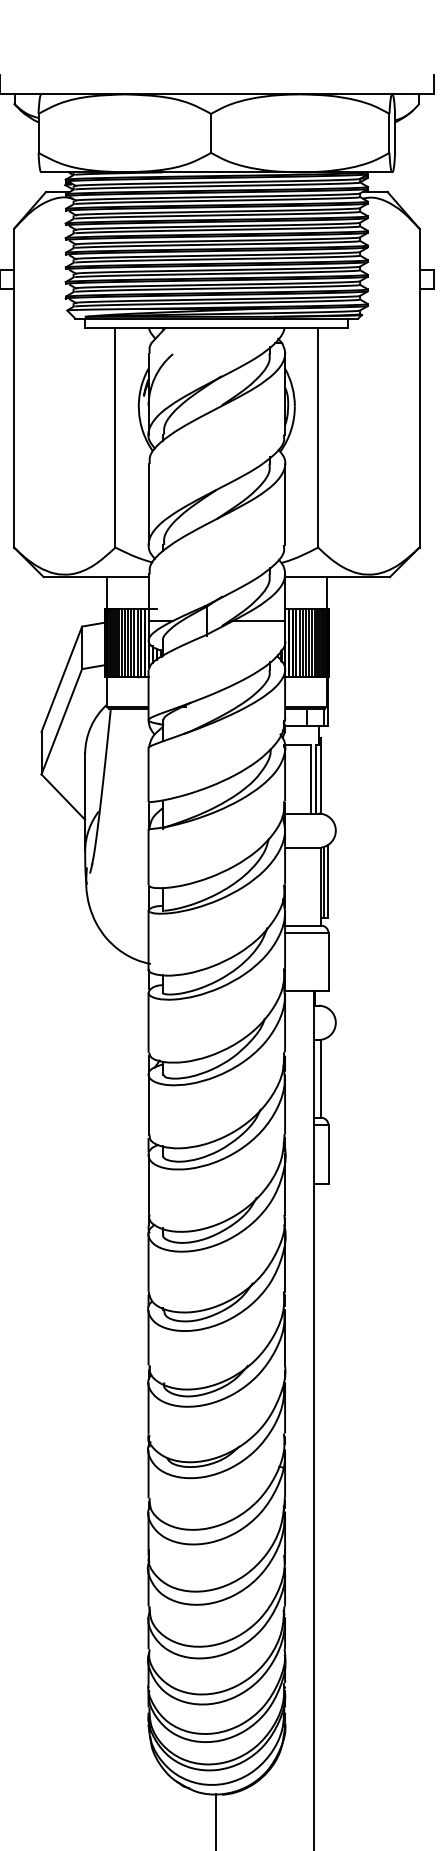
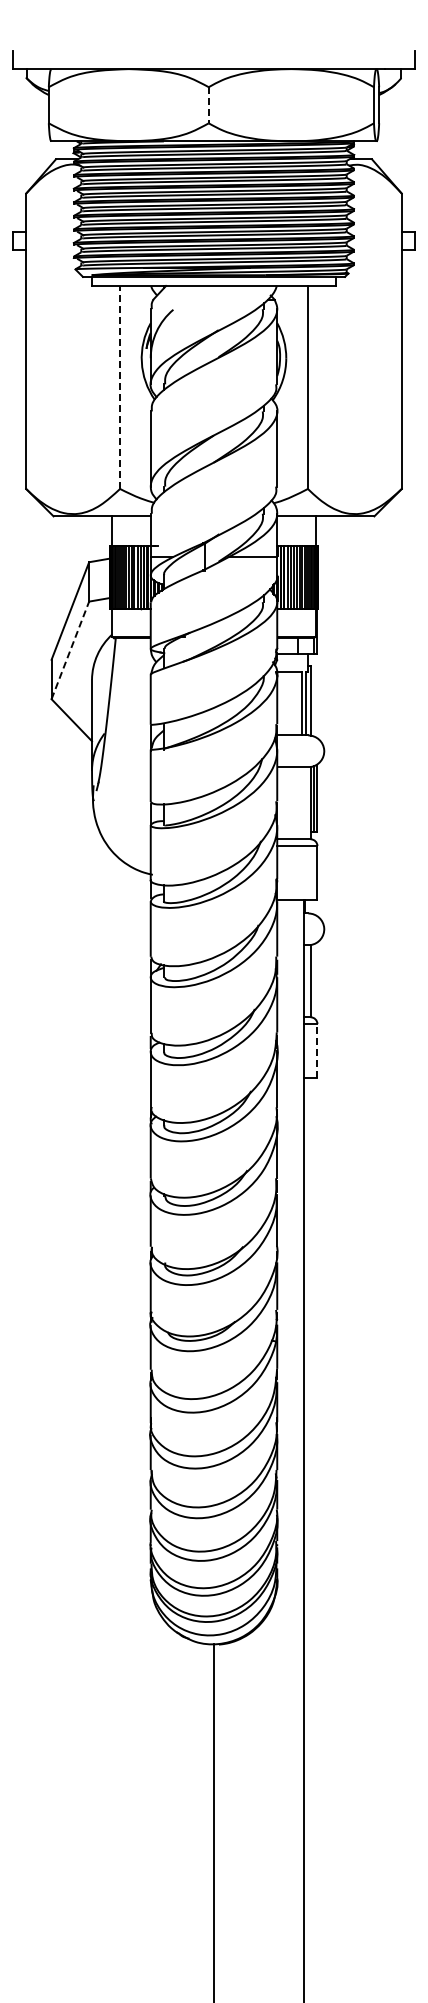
line: (210, 133) -> (208, 105), solid -> dashed
line: (115, 436) -> (120, 386), solid -> dashed
line: (61, 720) -> (70, 649), solid -> dashed
line: (328, 1153) -> (317, 1050), solid -> dashed

